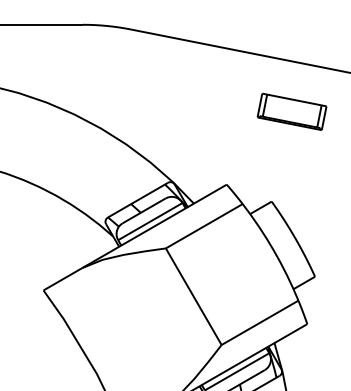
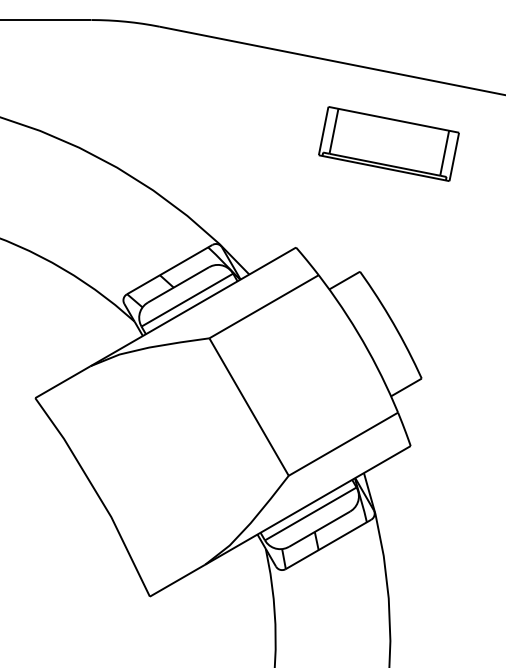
part: (291, 111) -> (388, 143), size x1.43

